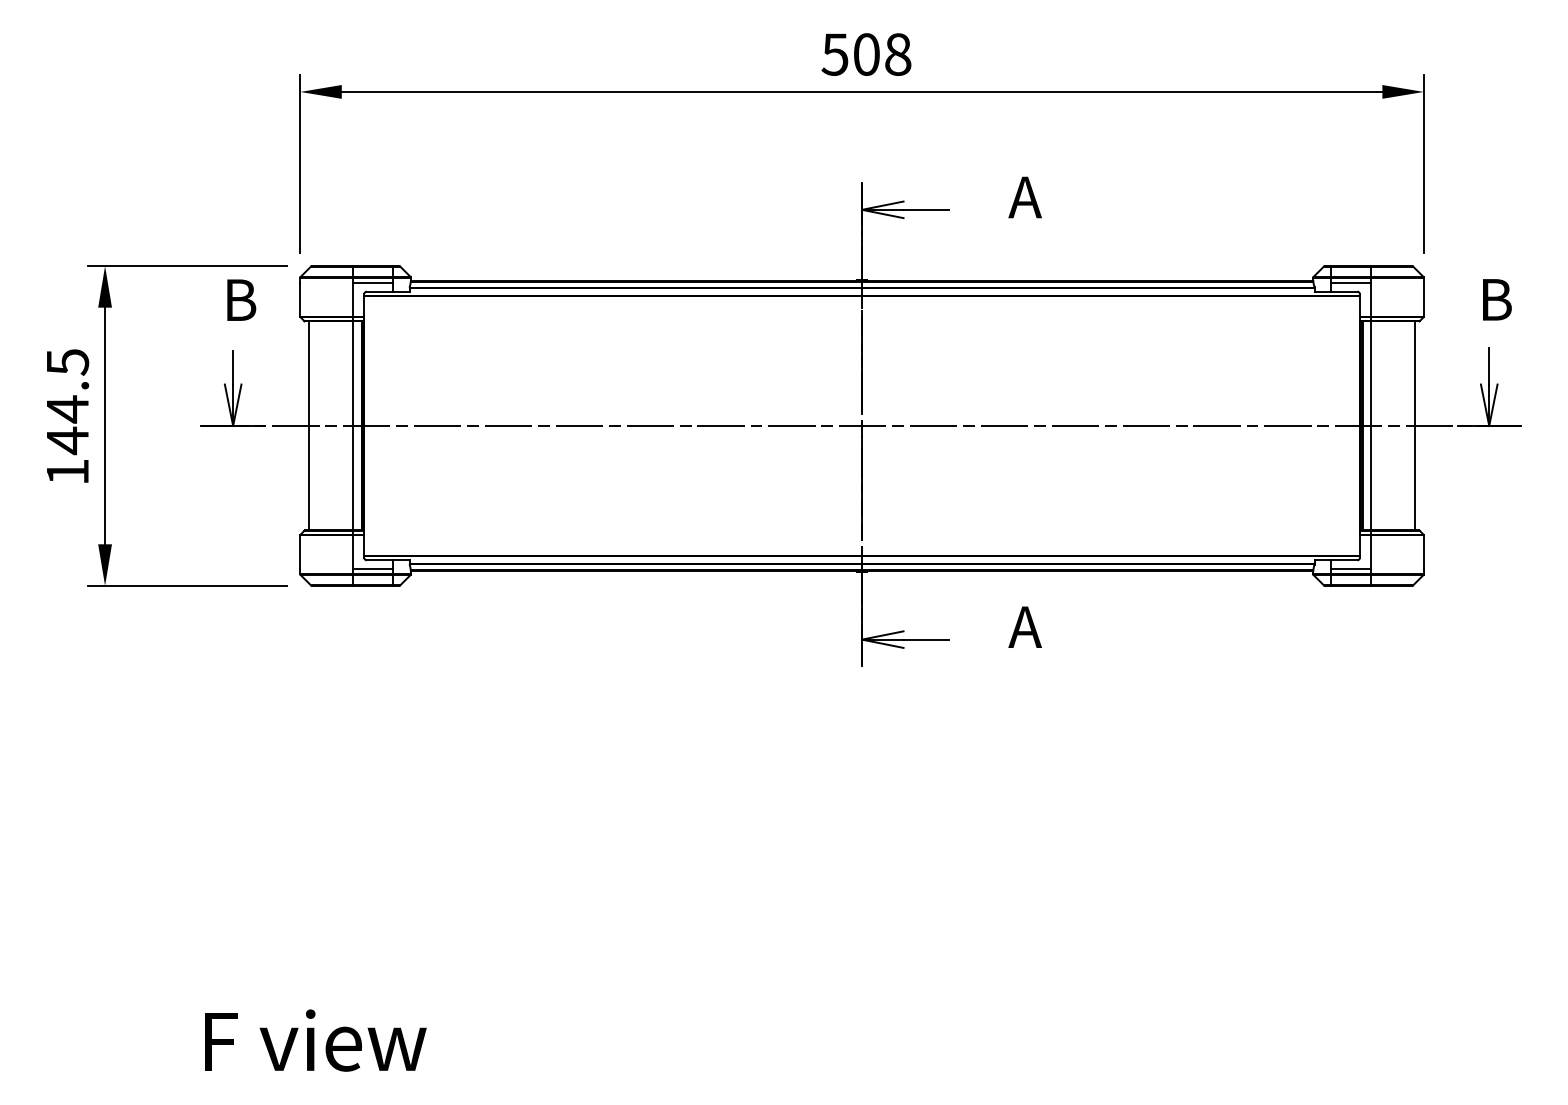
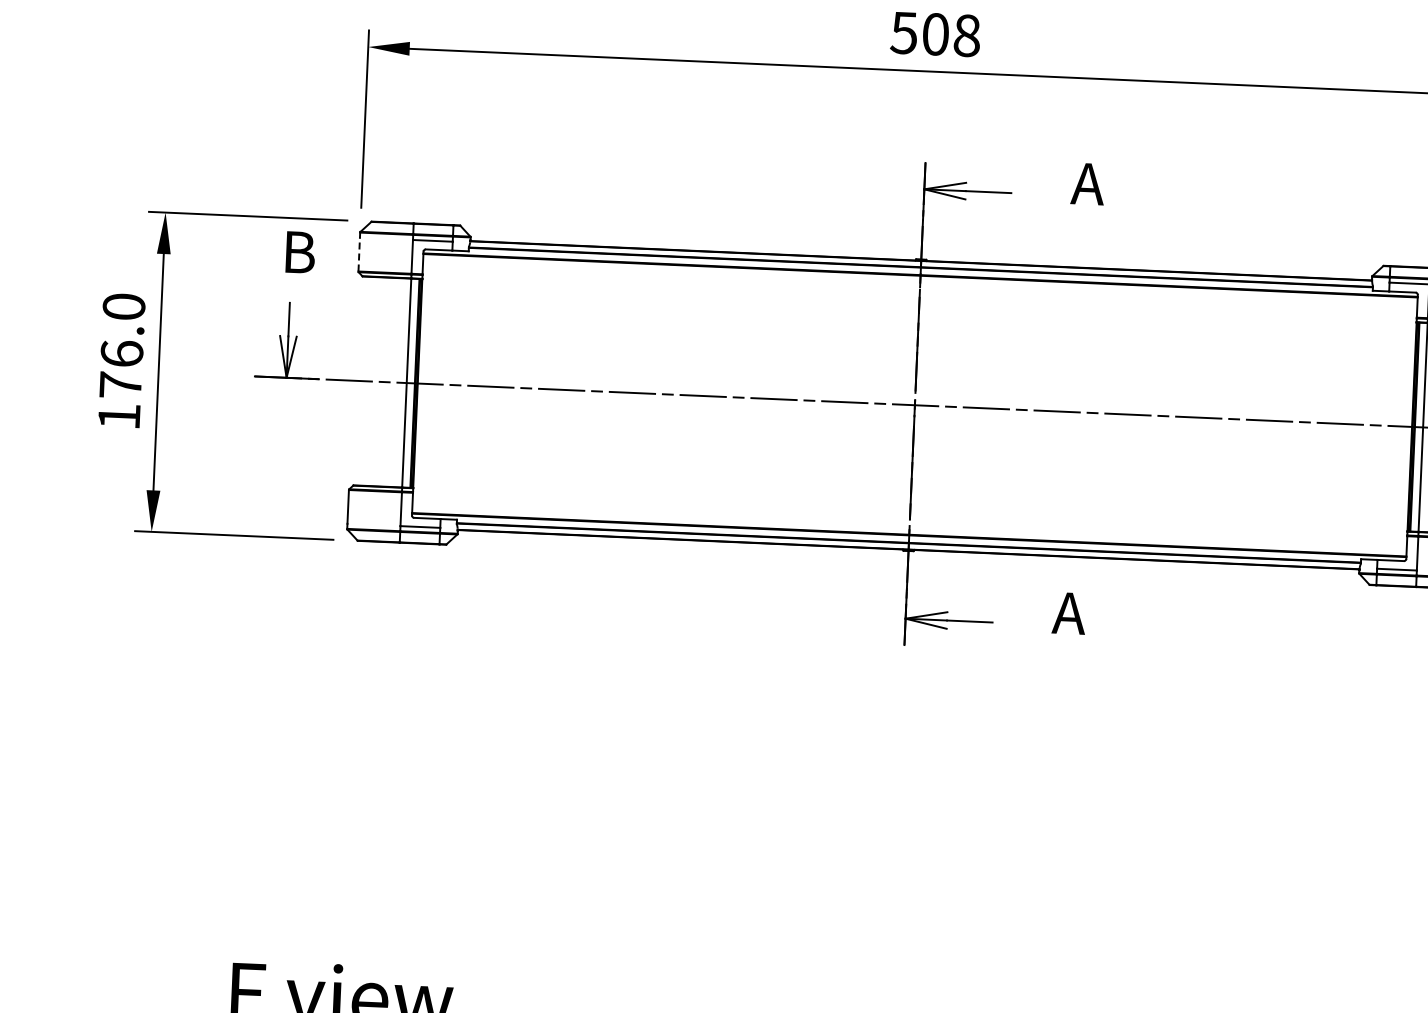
line: (300, 299) -> (359, 254), solid -> dashed
text: (67, 402) -> (122, 347), 144.5 -> 176.0
line: (309, 425) -> (362, 380), removed

